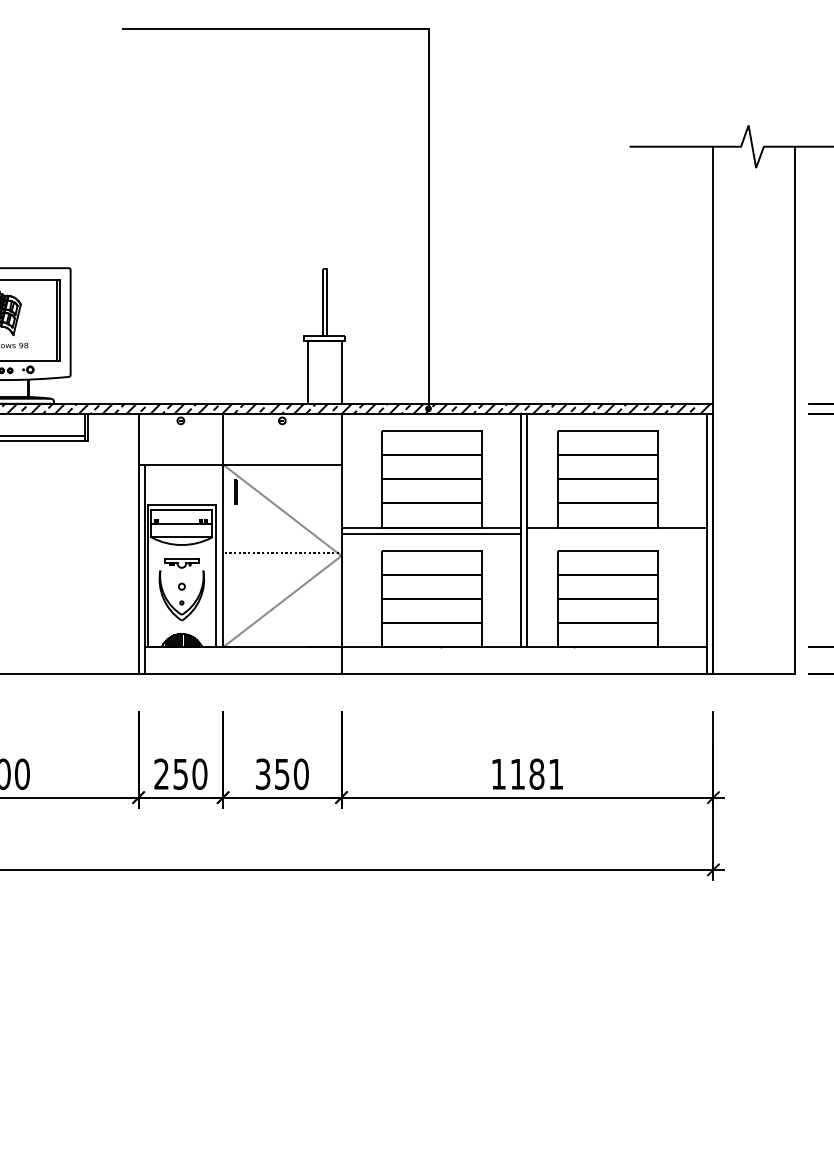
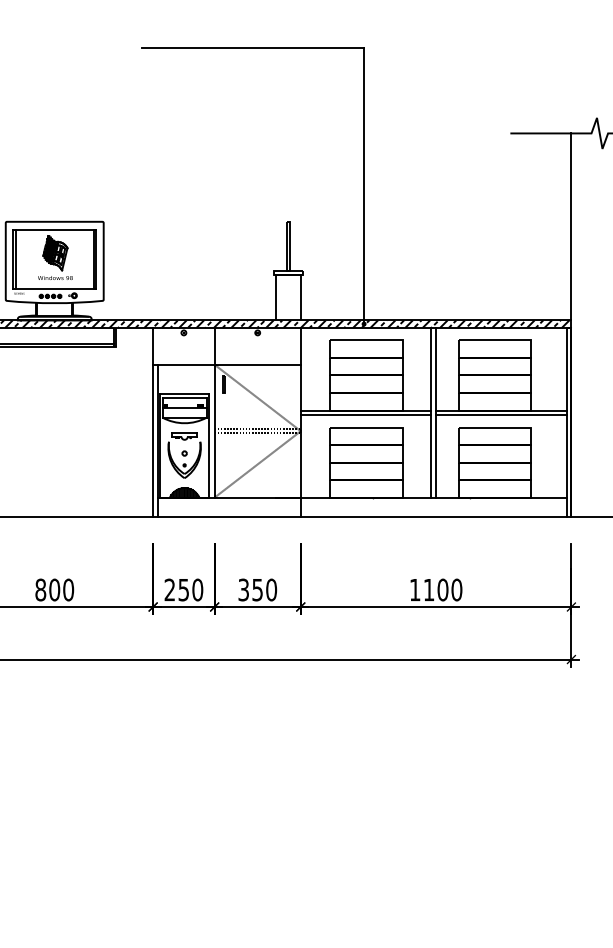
line: (615, 533) -> (500, 414), added
line: (282, 559) -> (257, 433), added
text: (545, 773) -> (449, 589), 1181 -> 1100

